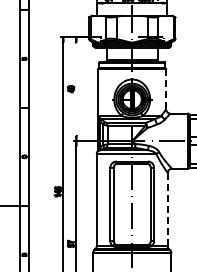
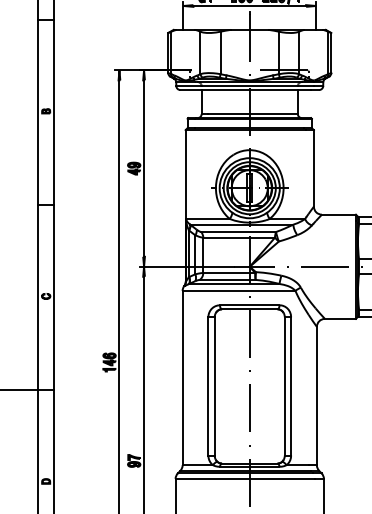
line: (76, 88) -> (144, 167), added
line: (166, 89) -> (314, 169), dashed -> solid
line: (167, 209) -> (316, 395), dashed -> solid

